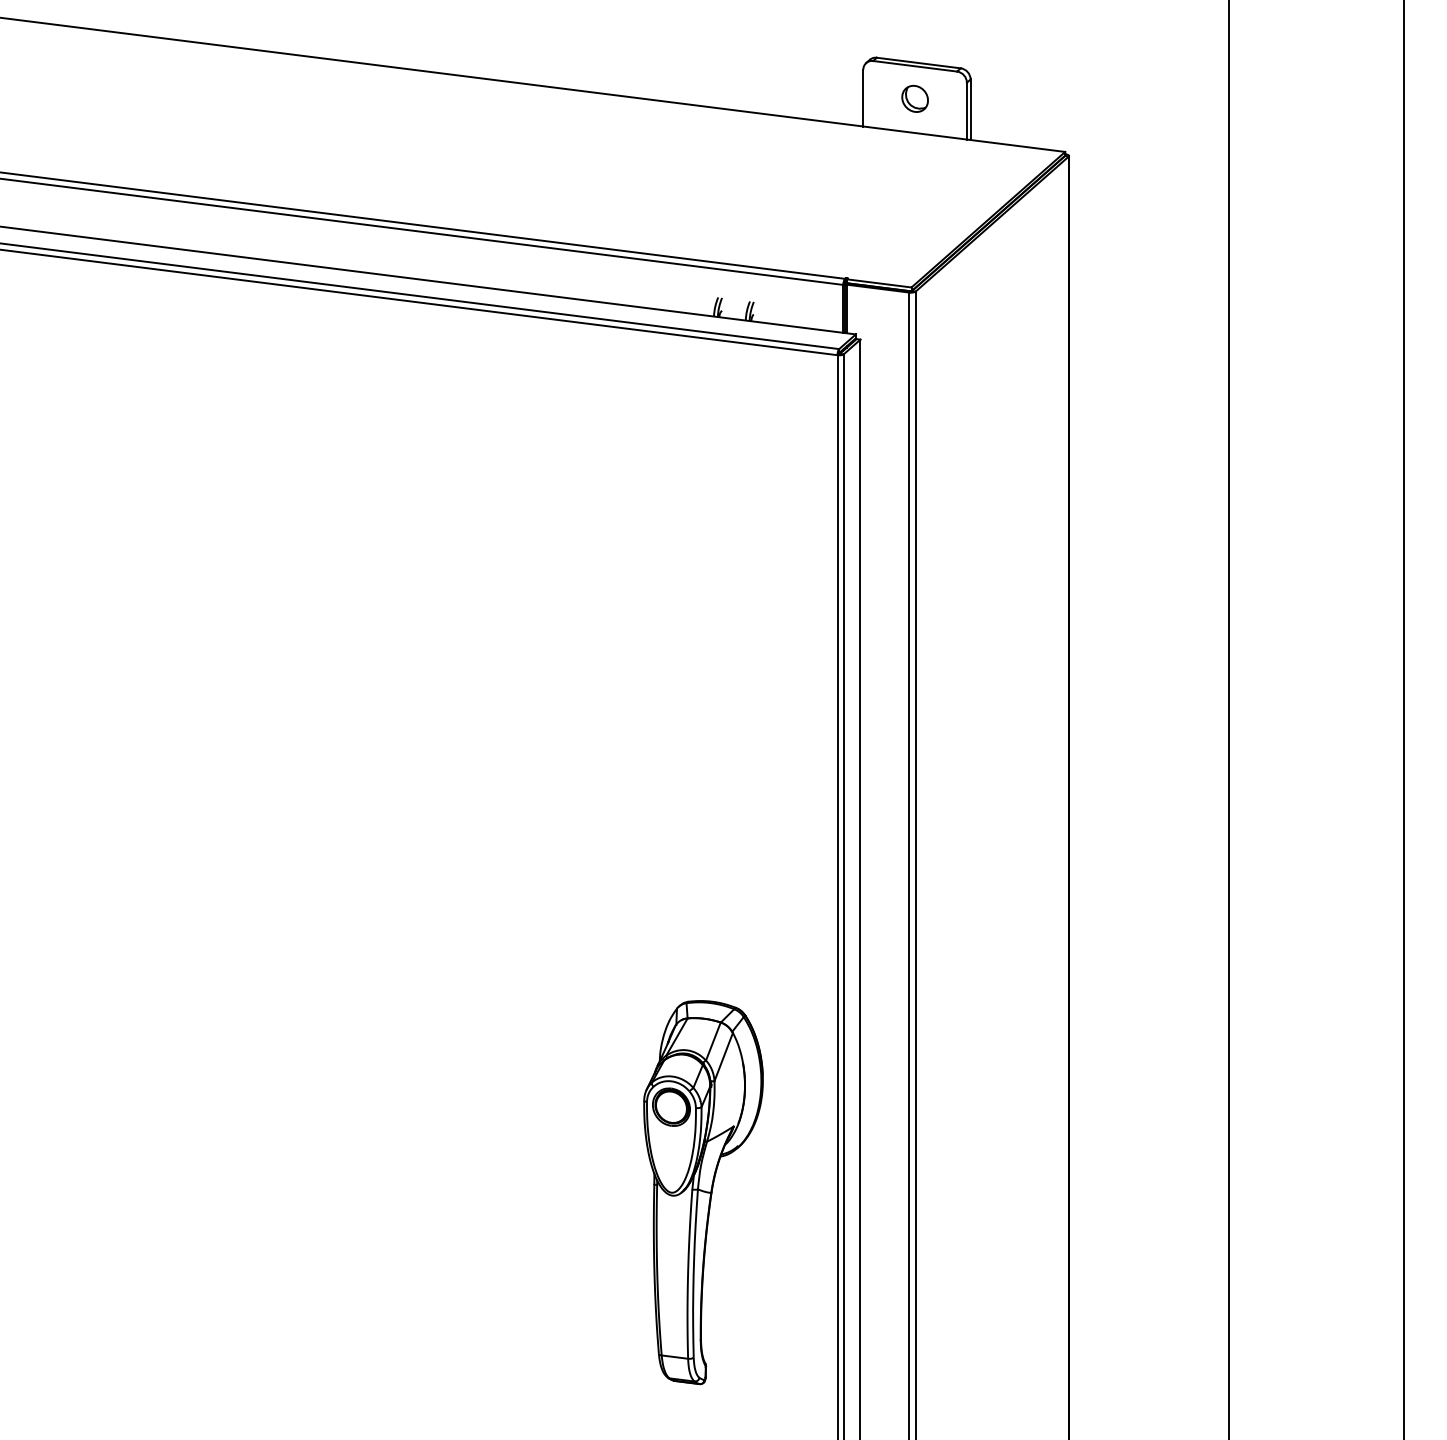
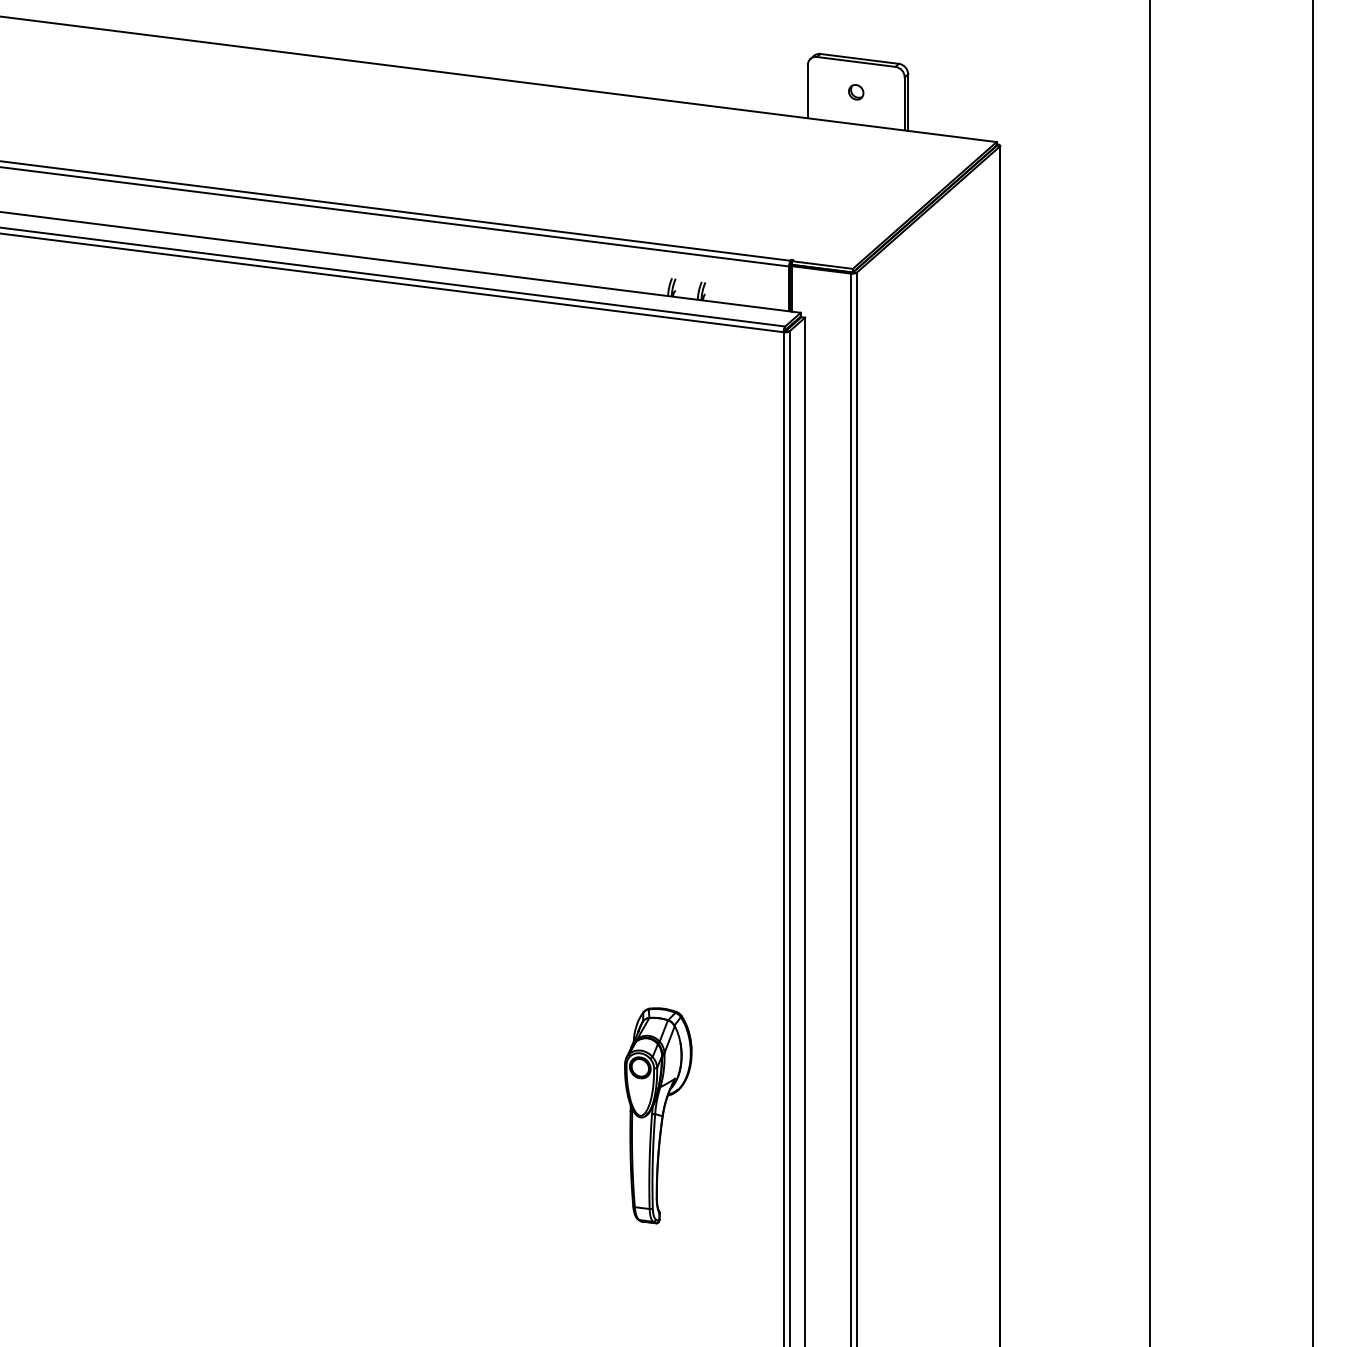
part: (914, 98) -> (855, 92), size x0.6
part: (703, 1192) -> (658, 1115), size x0.6

